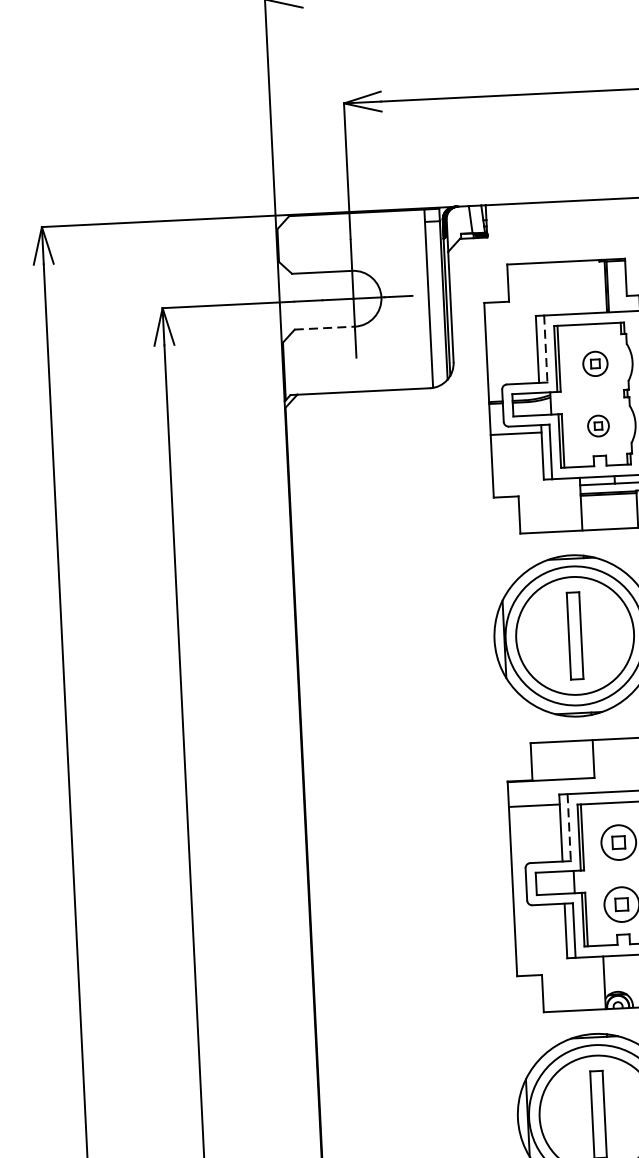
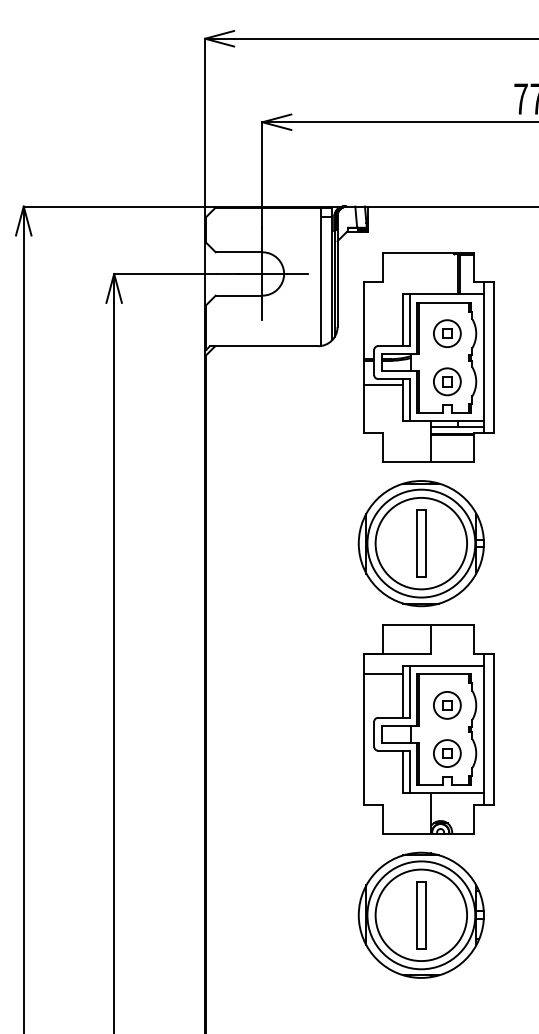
line: (325, 327) -> (239, 295), dashed -> solid
line: (545, 349) -> (409, 320), dashed -> solid
part: (595, 363) -> (447, 333), size x1.43
part: (598, 425) -> (447, 381), size x1.67
line: (569, 828) -> (409, 692), dashed -> solid

